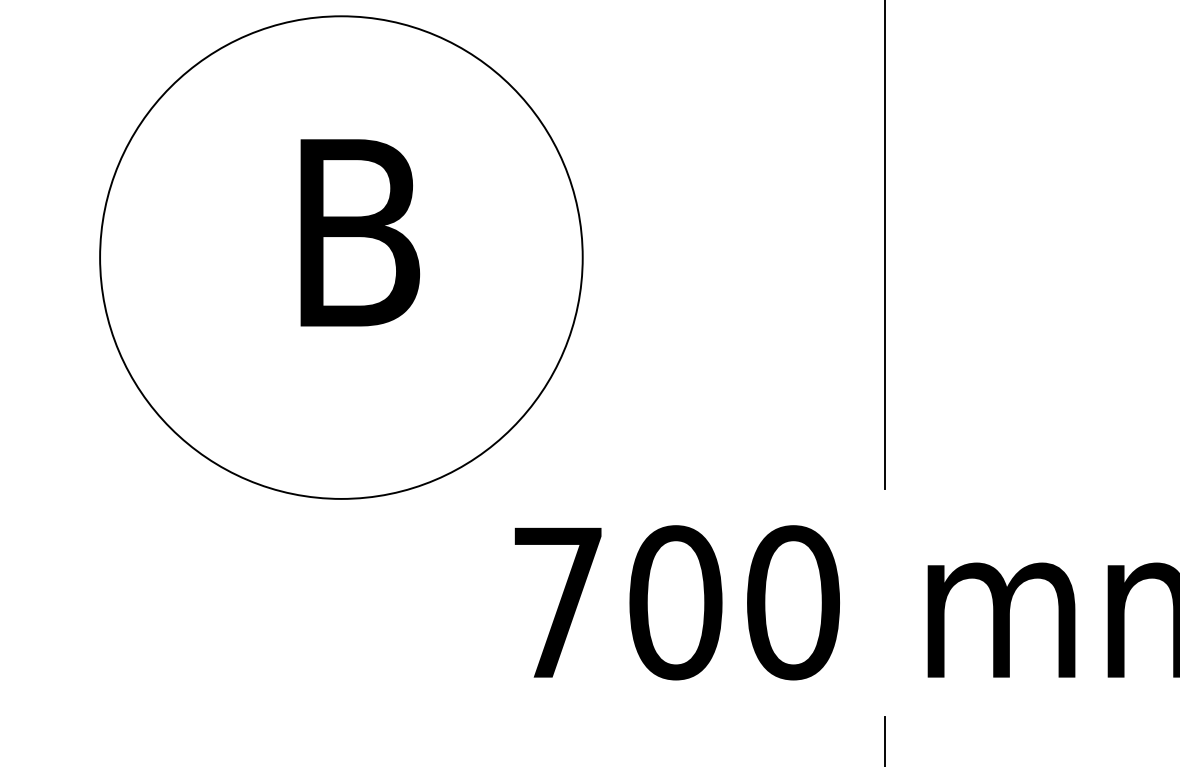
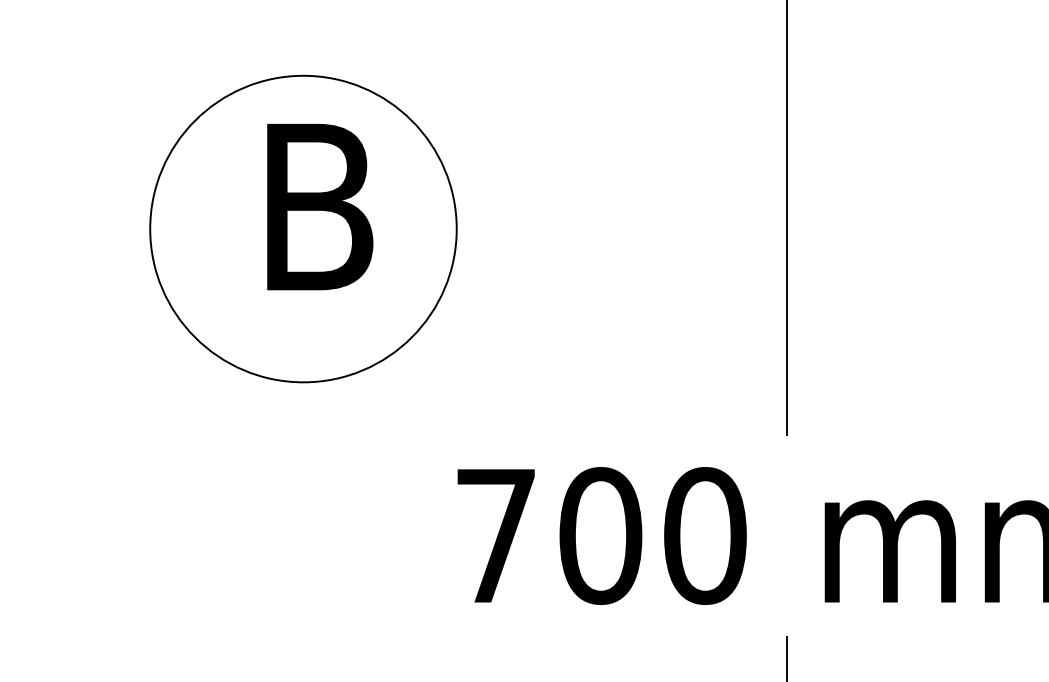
circle: (341, 256) -> (303, 228), size x0.71

